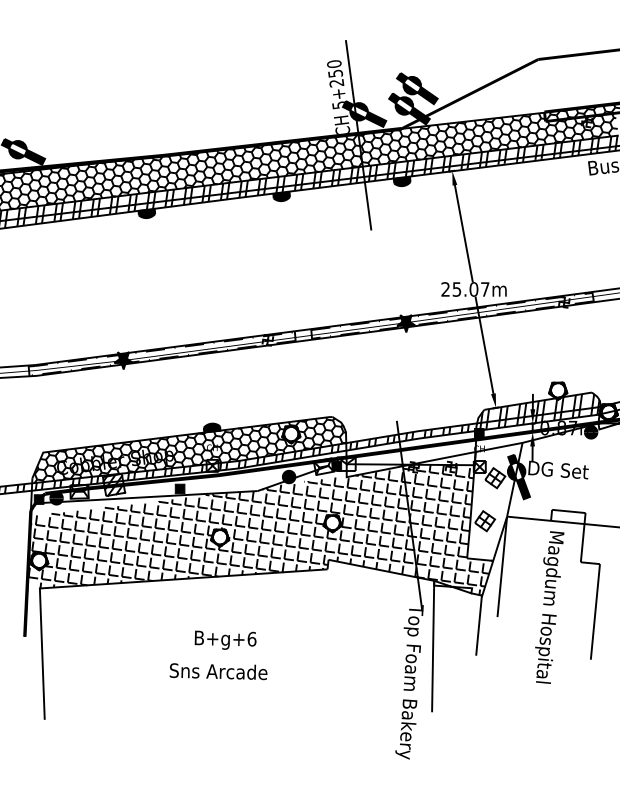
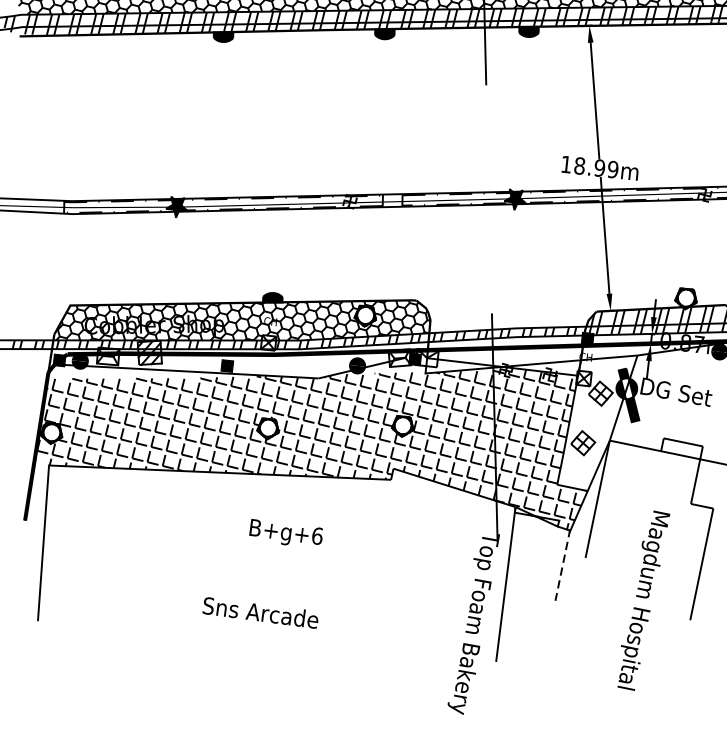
text: (465, 289) -> (589, 167), 25.07m -> 18.99m
text: (549, 607) -> (643, 600), moved
line: (479, 625) -> (563, 565), solid -> dashed
text: (225, 639) -> (286, 533), moved
text: (218, 671) -> (260, 612), moved

